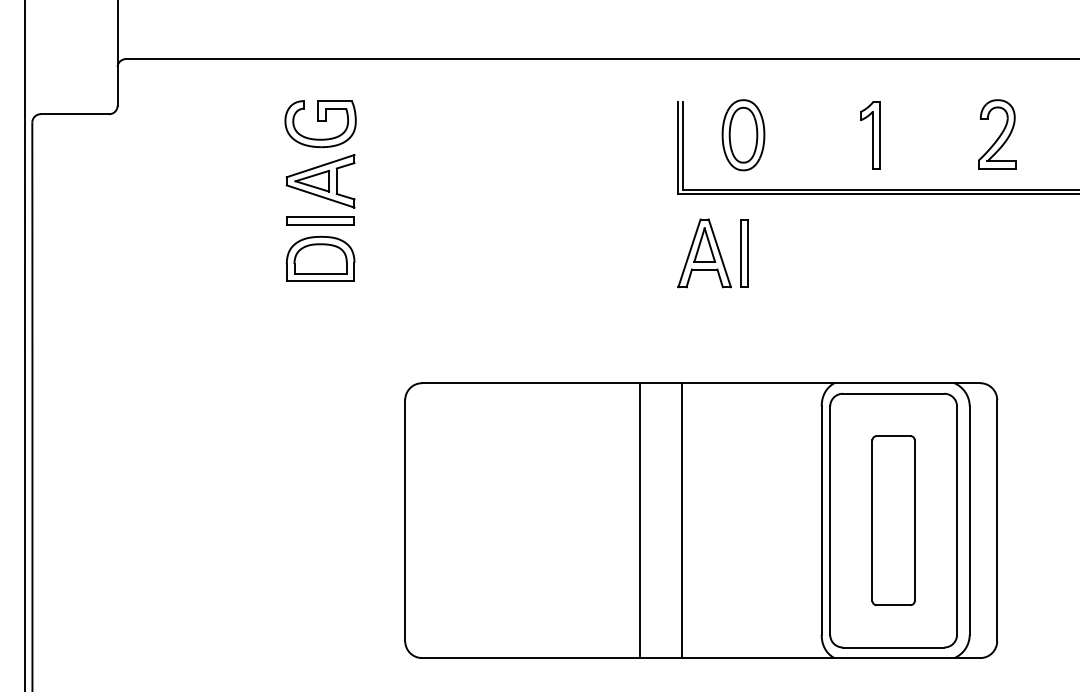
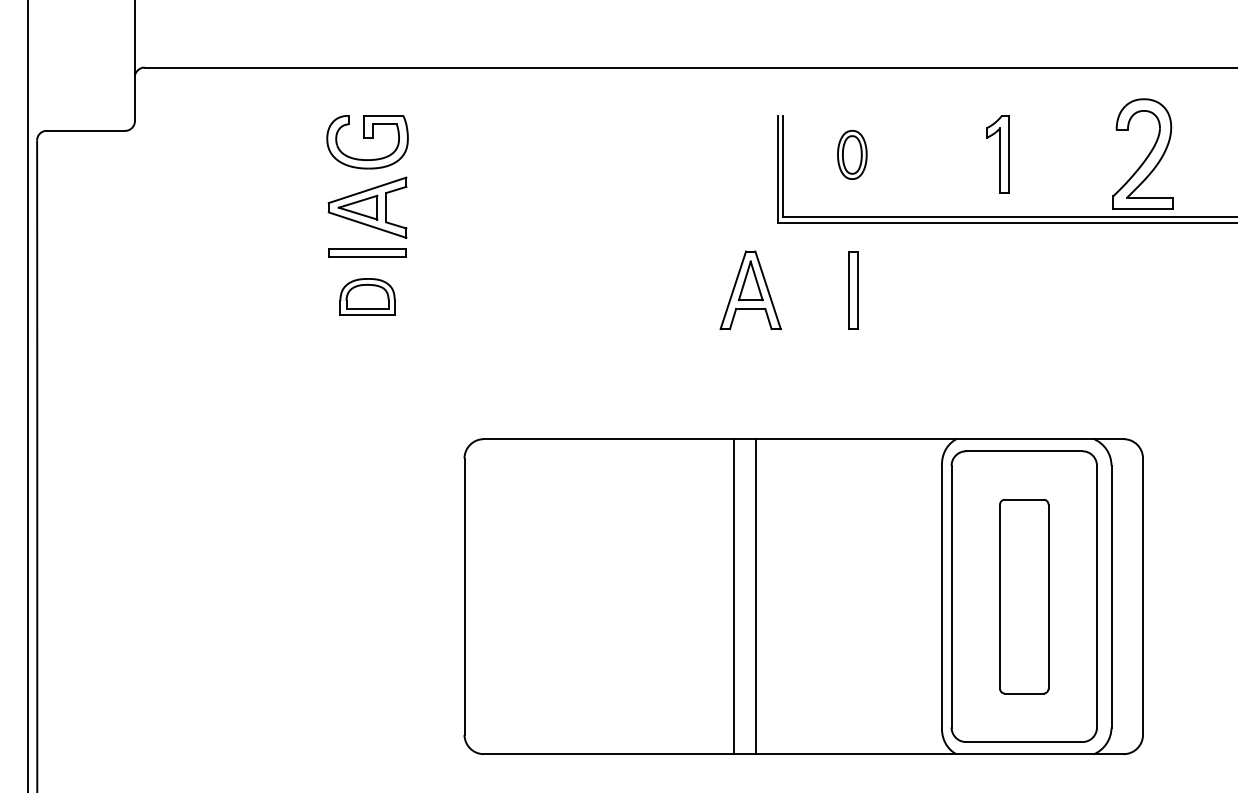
part: (996, 133) -> (1142, 153), size x1.4
part: (743, 134) -> (852, 154), size x0.6
part: (704, 253) -> (750, 290), moved
part: (320, 258) -> (367, 296), size x0.7
line: (681, 520) -> (755, 596), moved

